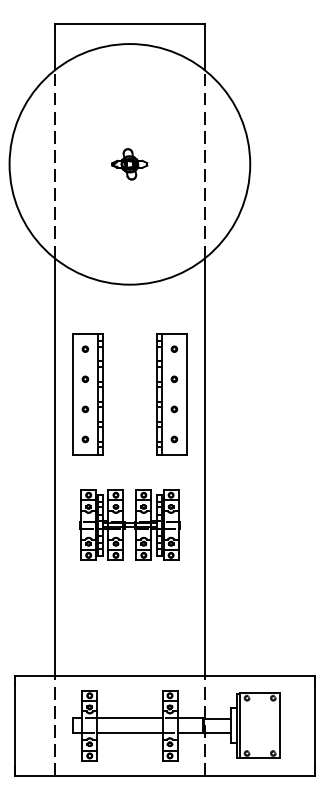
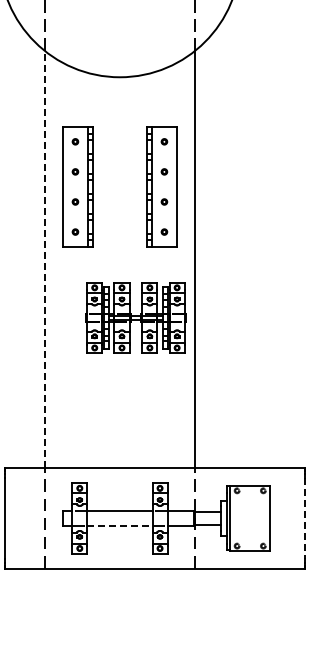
line: (54, 467) -> (44, 260), solid -> dashed
part: (129, 524) -> (135, 317), moved
line: (315, 725) -> (305, 518), solid -> dashed
line: (129, 733) -> (119, 526), solid -> dashed

